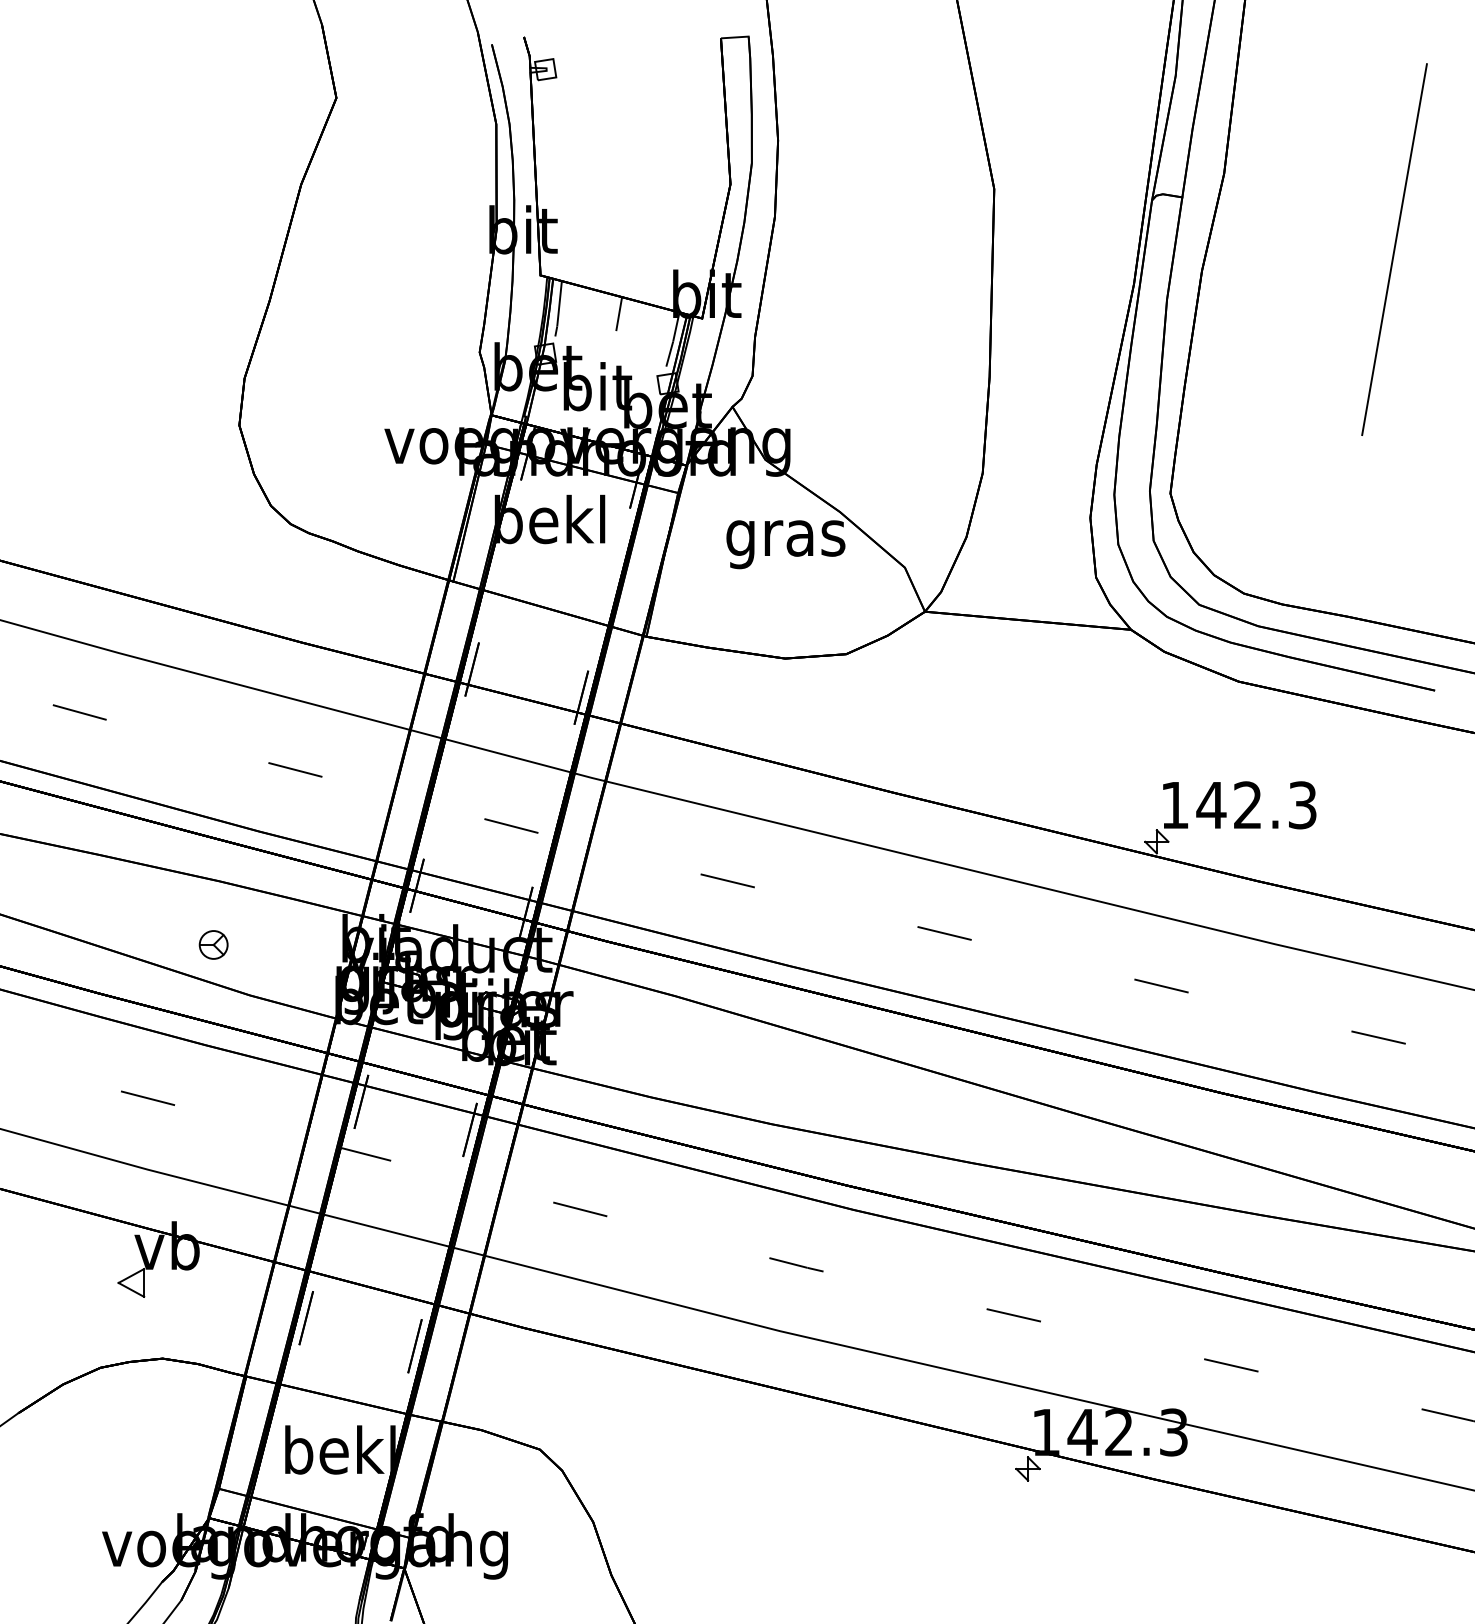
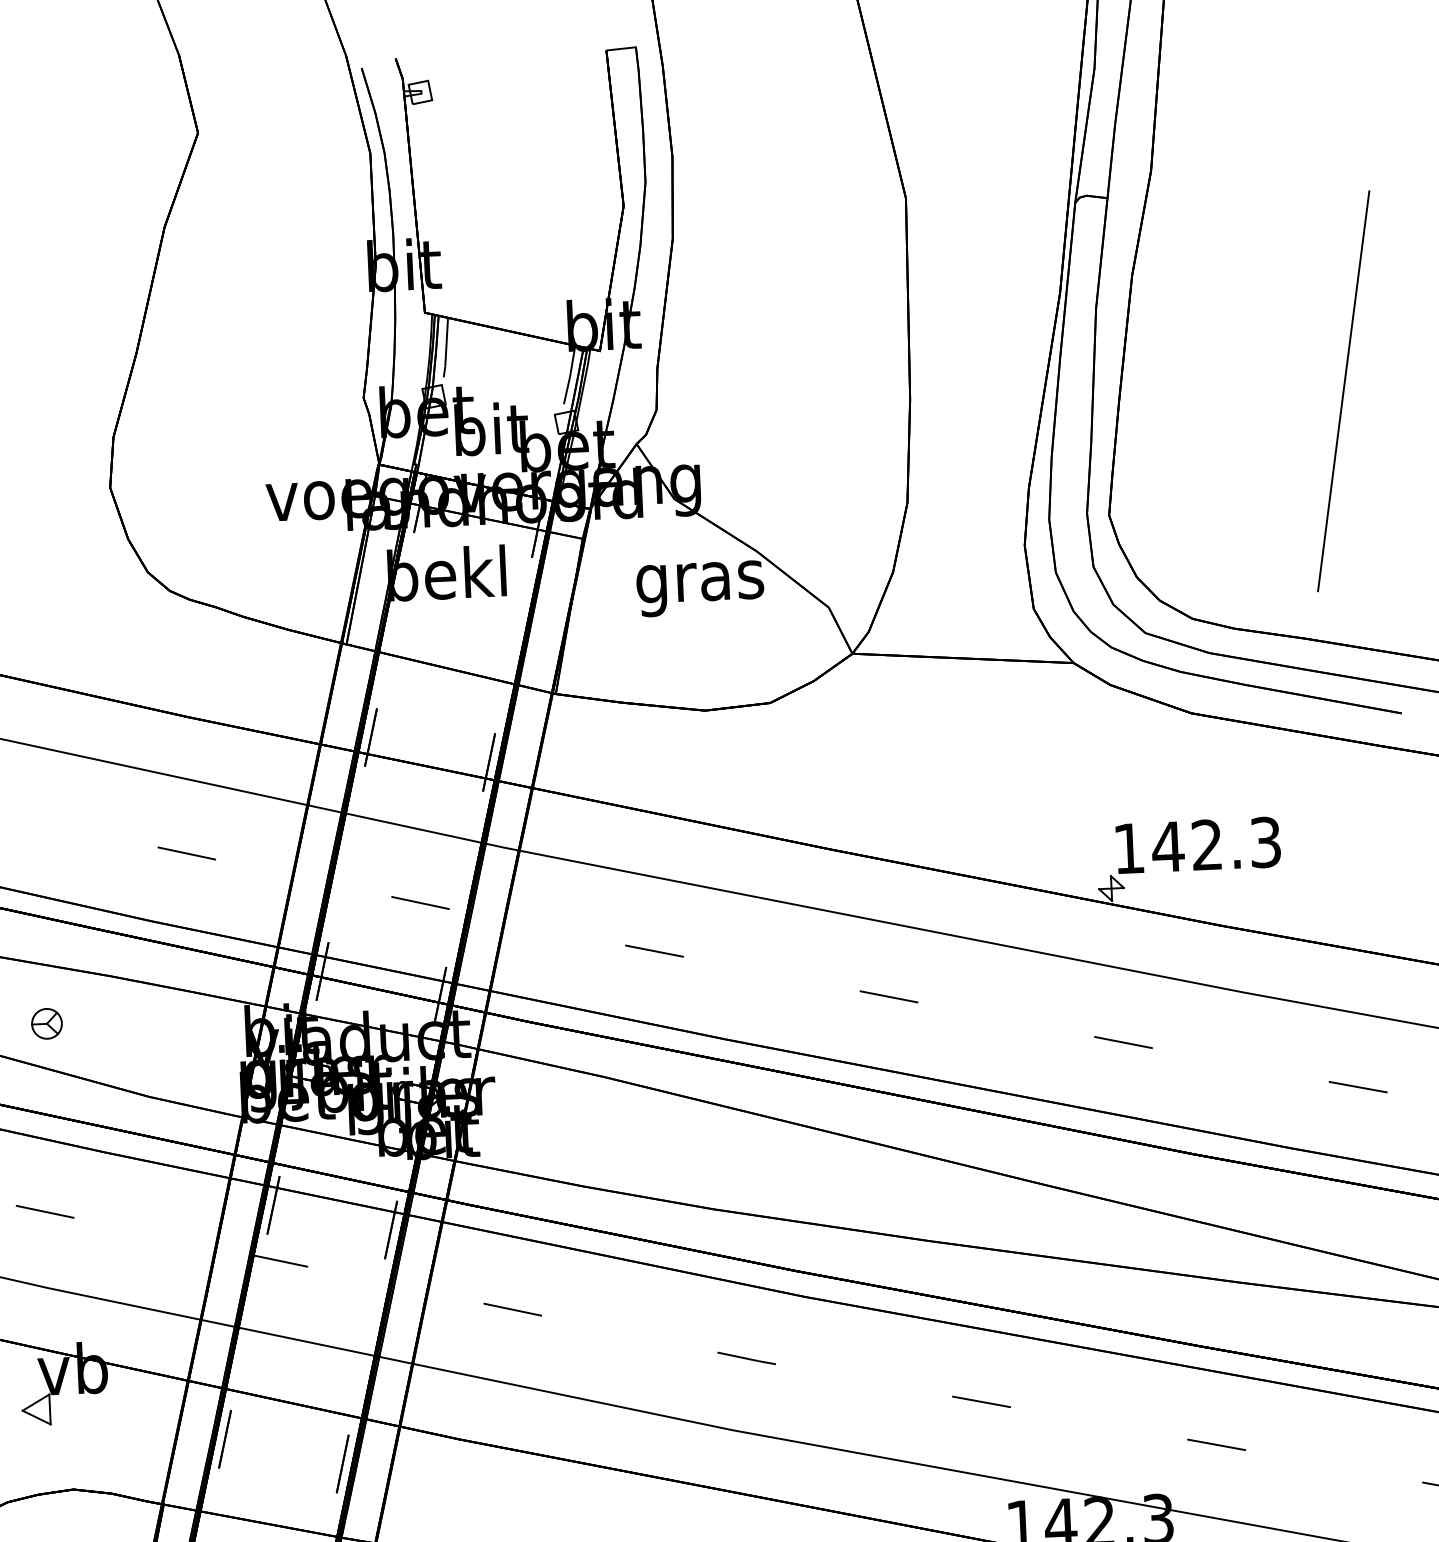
line: (1394, 249) -> (1343, 391), moved
line: (619, 313) -> (511, 349), removed
part: (213, 944) -> (46, 1023), moved

